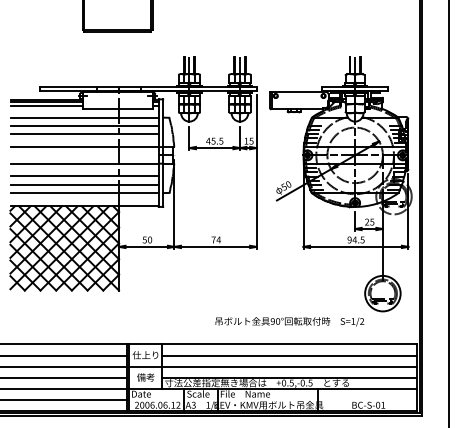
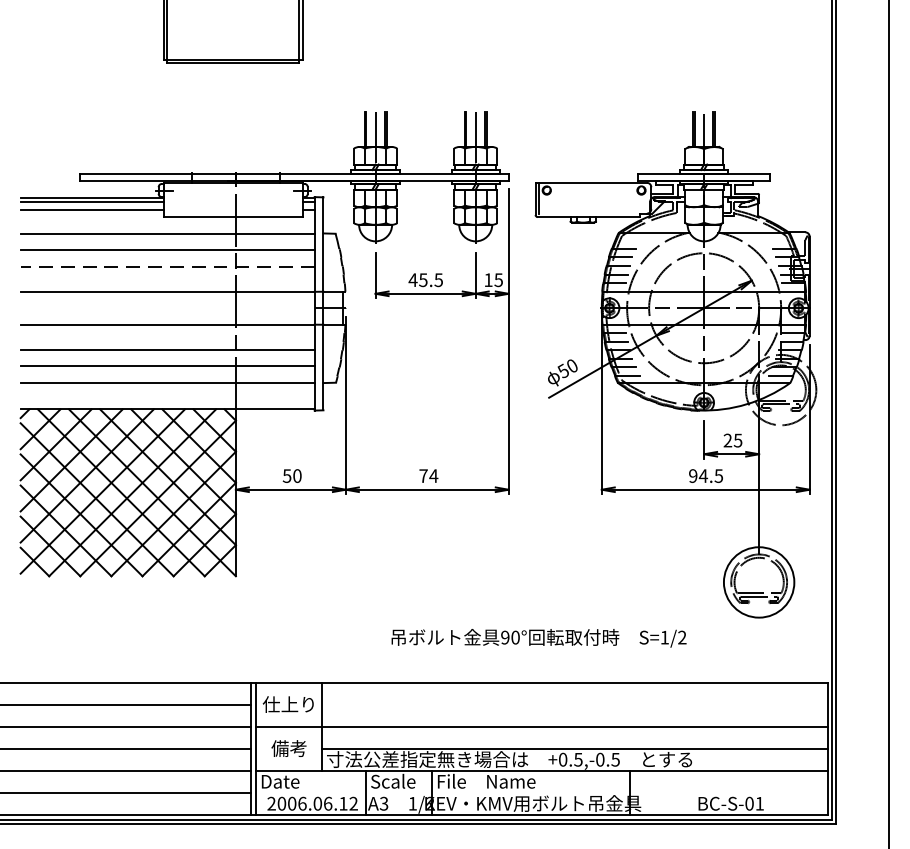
line: (84, 134) -> (167, 266), solid -> dashed
text: (289, 321) -> (538, 637), moved
line: (289, 355) -> (573, 705), removed

